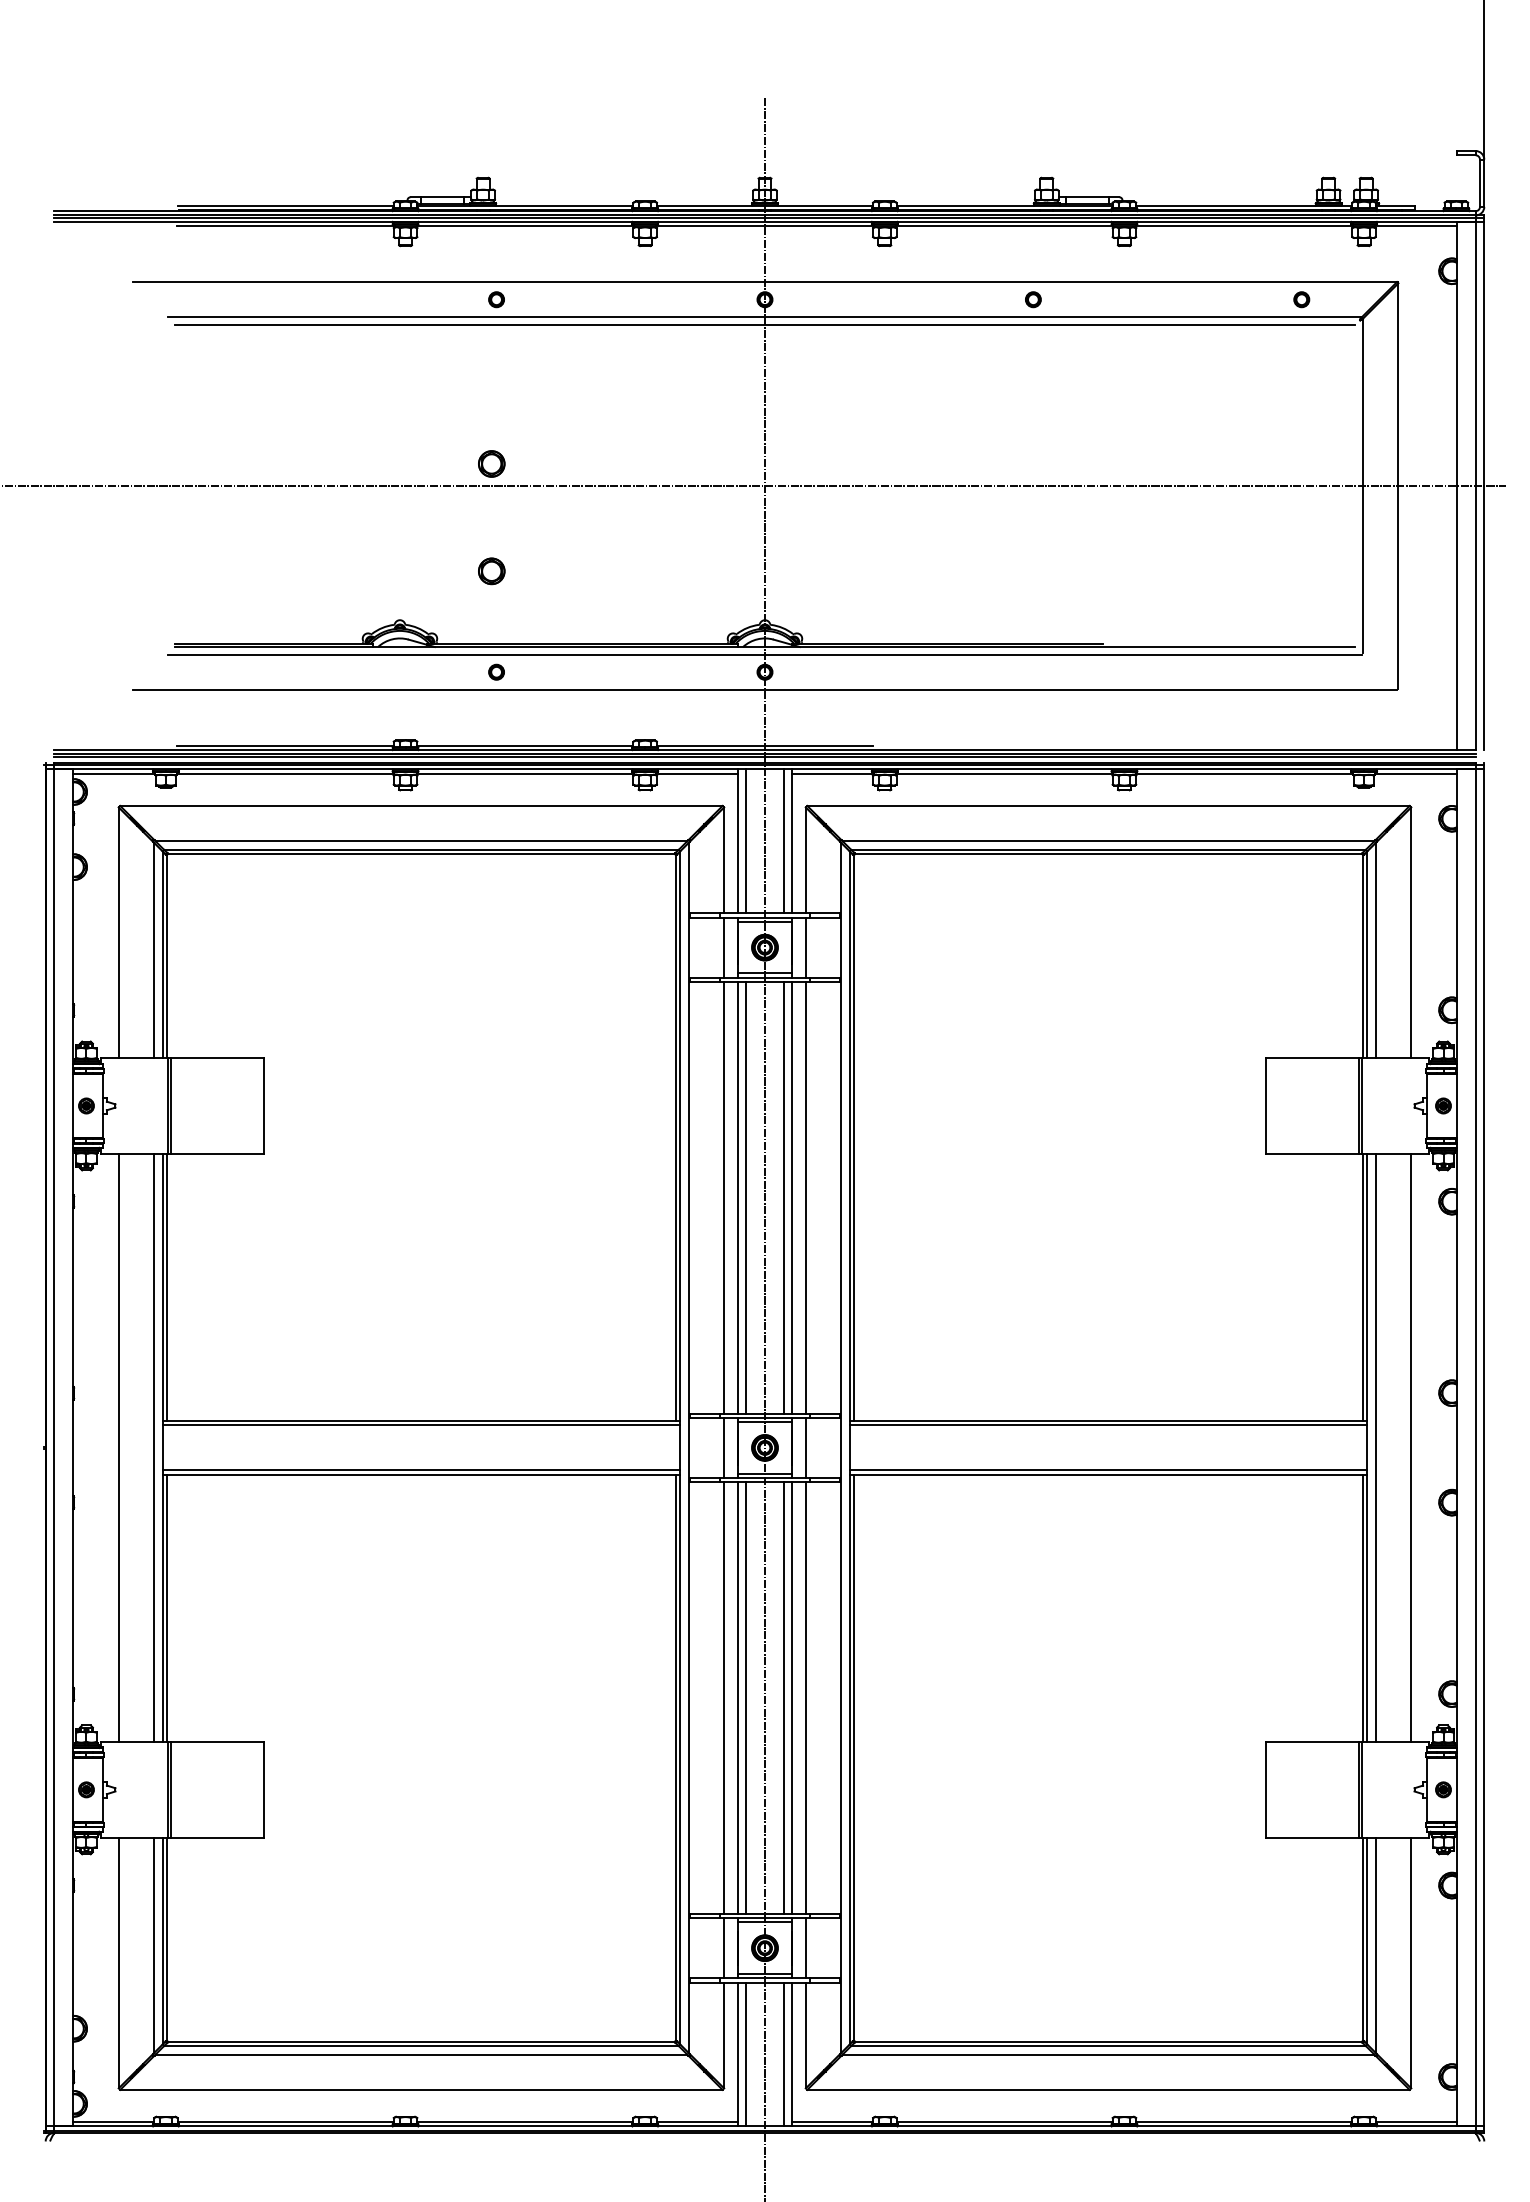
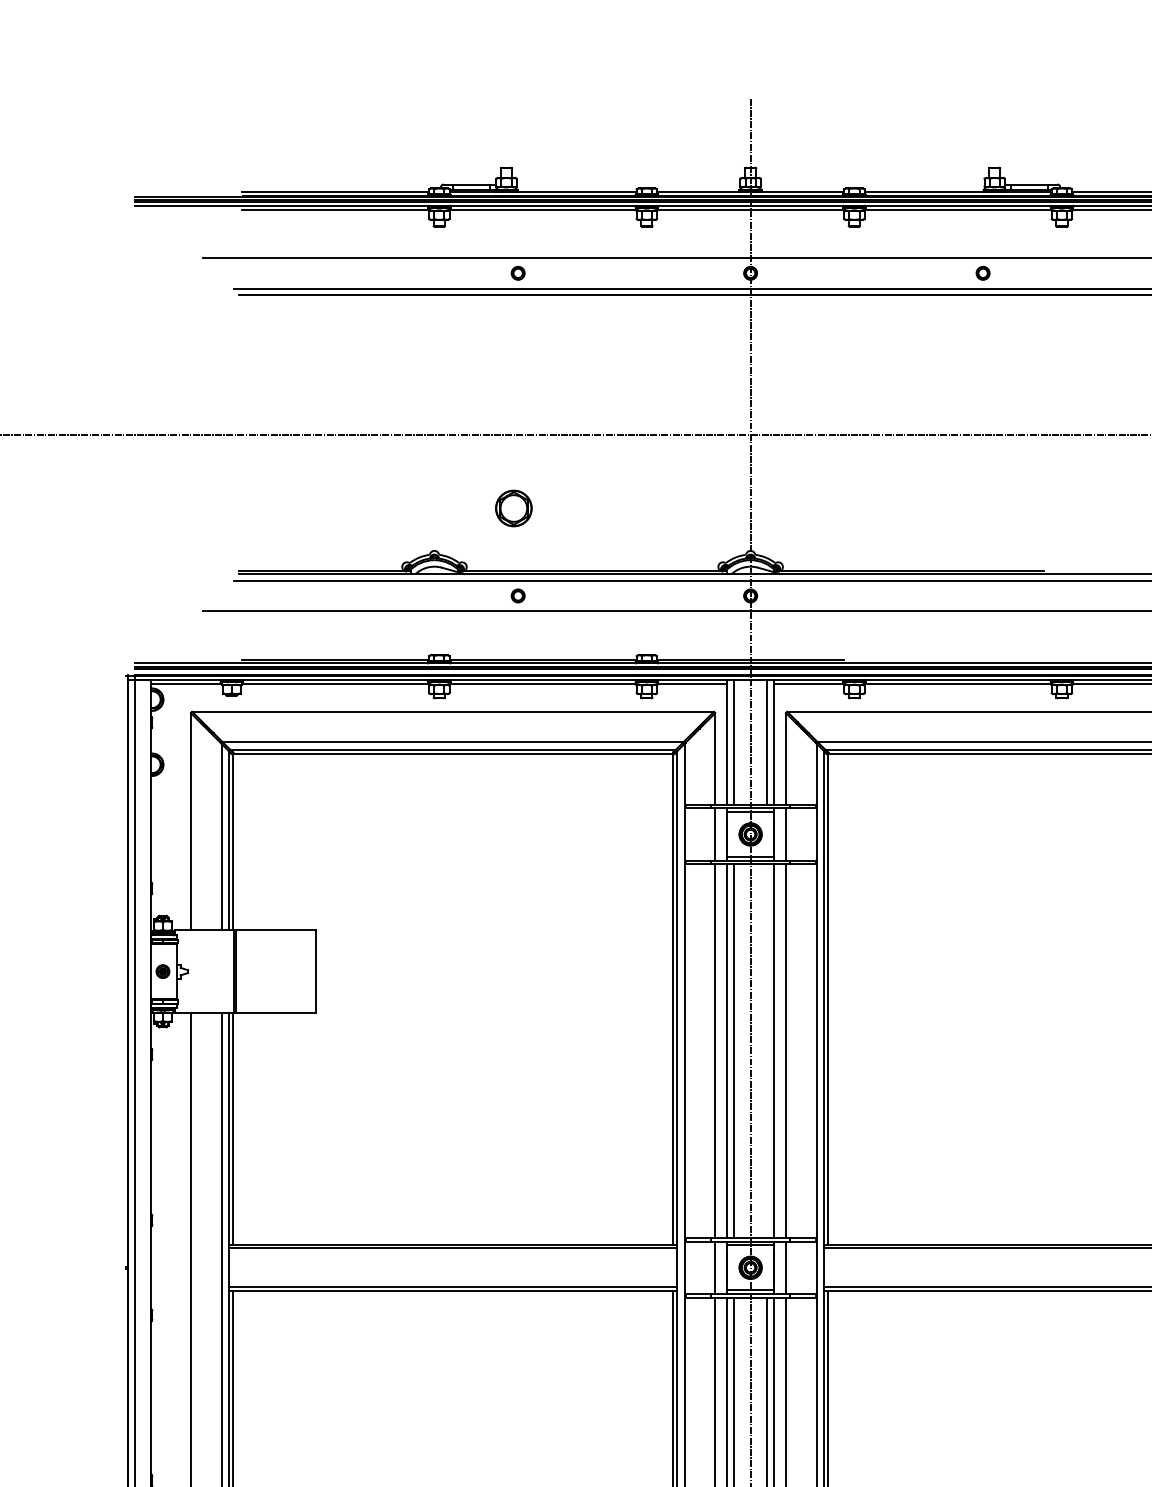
part: (491, 463) -> (513, 415), removed
part: (491, 571) -> (513, 508), size x1.6
line: (784, 1197) -> (767, 1050), removed

